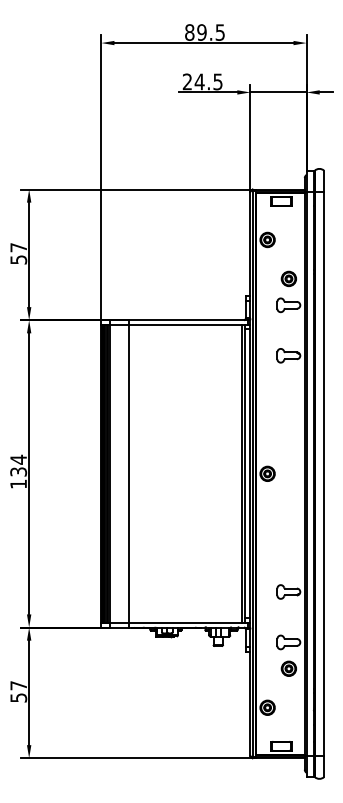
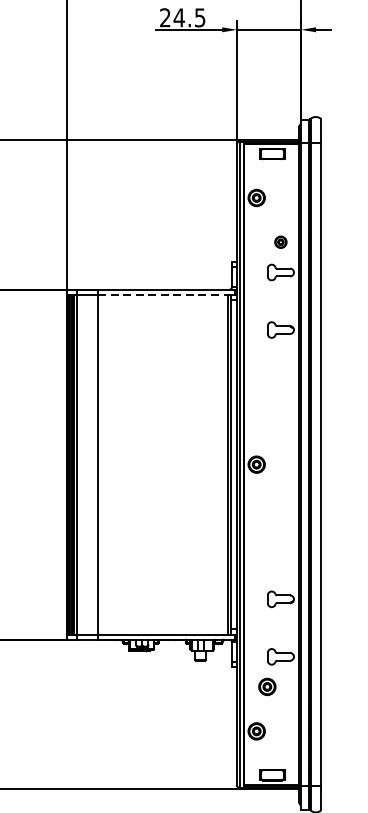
part: (288, 278) -> (280, 241), size x0.7
line: (185, 324) -> (163, 294), solid -> dashed
part: (288, 668) -> (266, 686), moved

